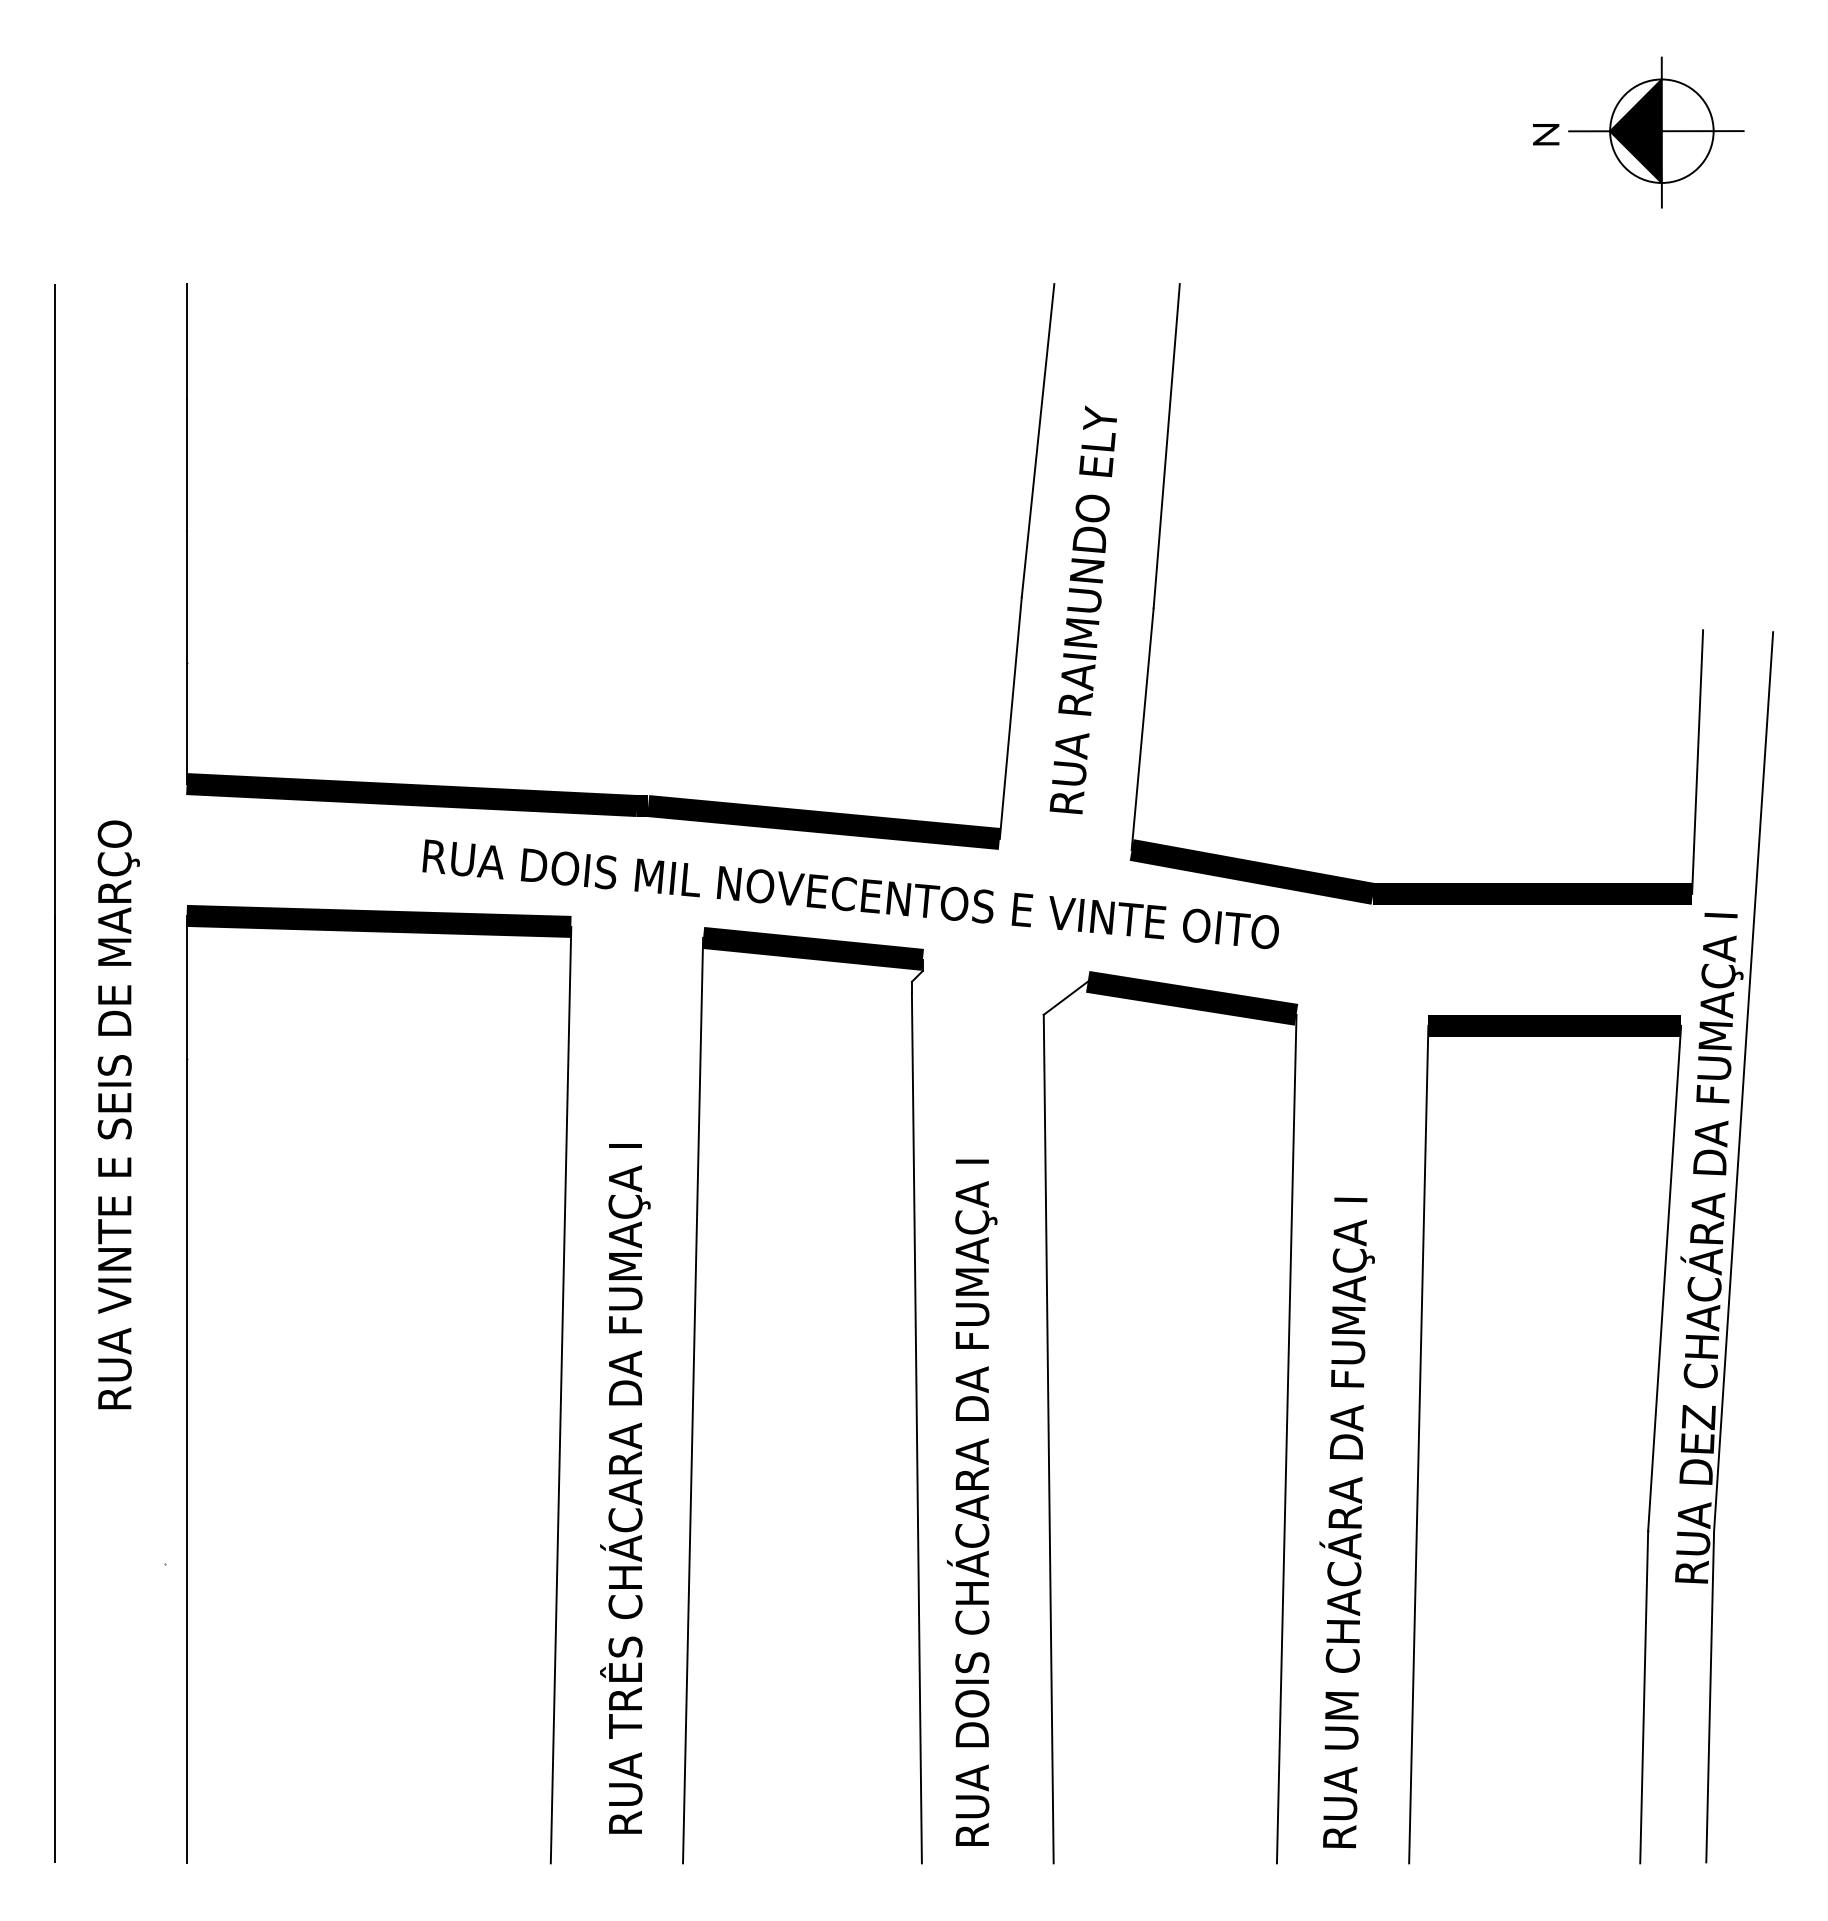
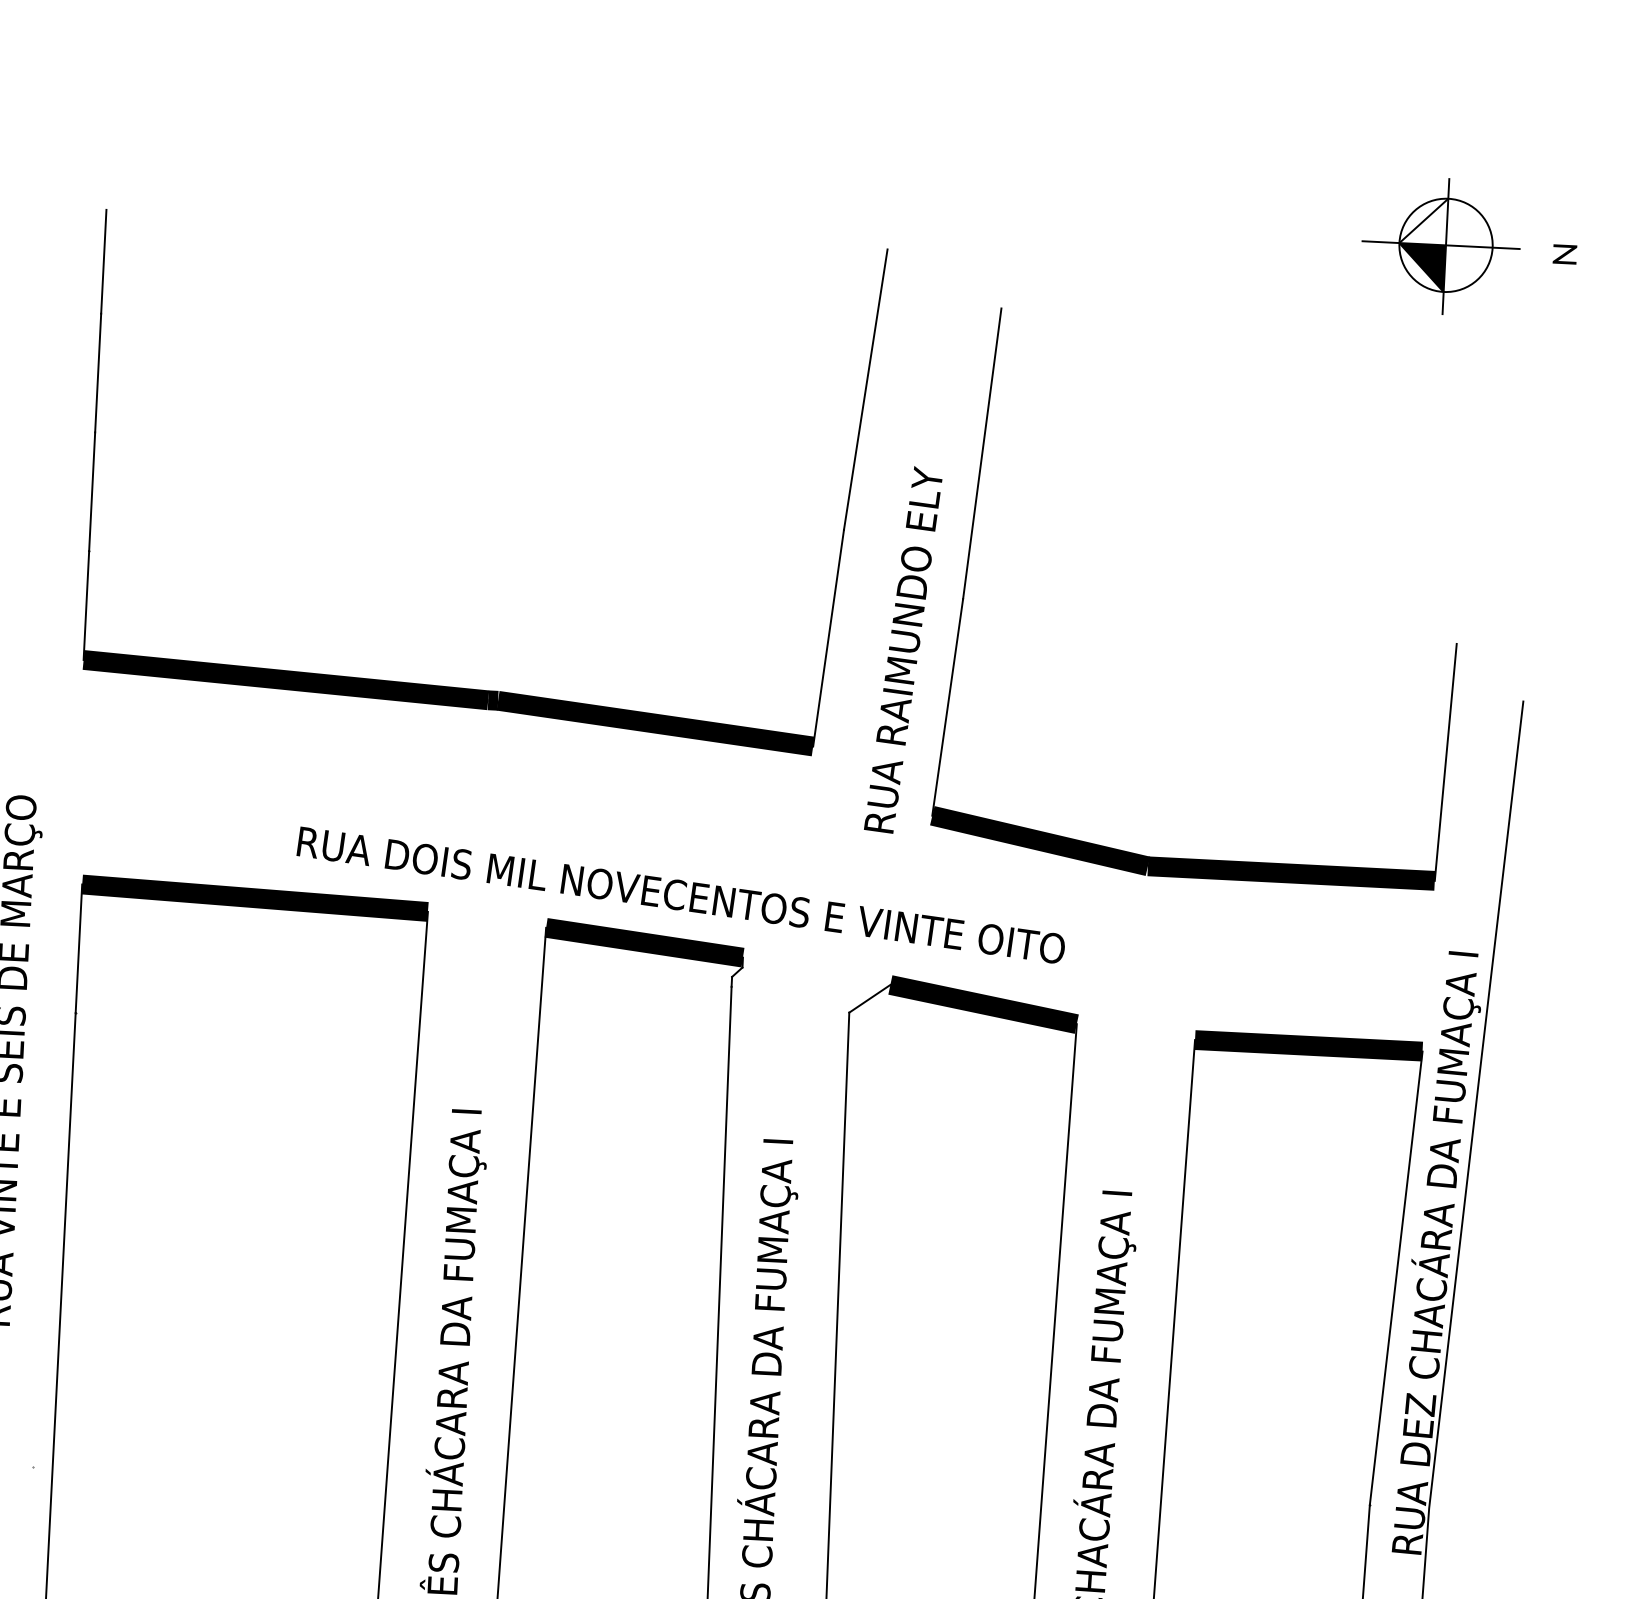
fill: (1635, 105) -> (1423, 221), removed
text: (1546, 134) -> (1565, 254), moved
part: (1157, 576) -> (968, 570), moved
part: (612, 793) -> (466, 687), moved

